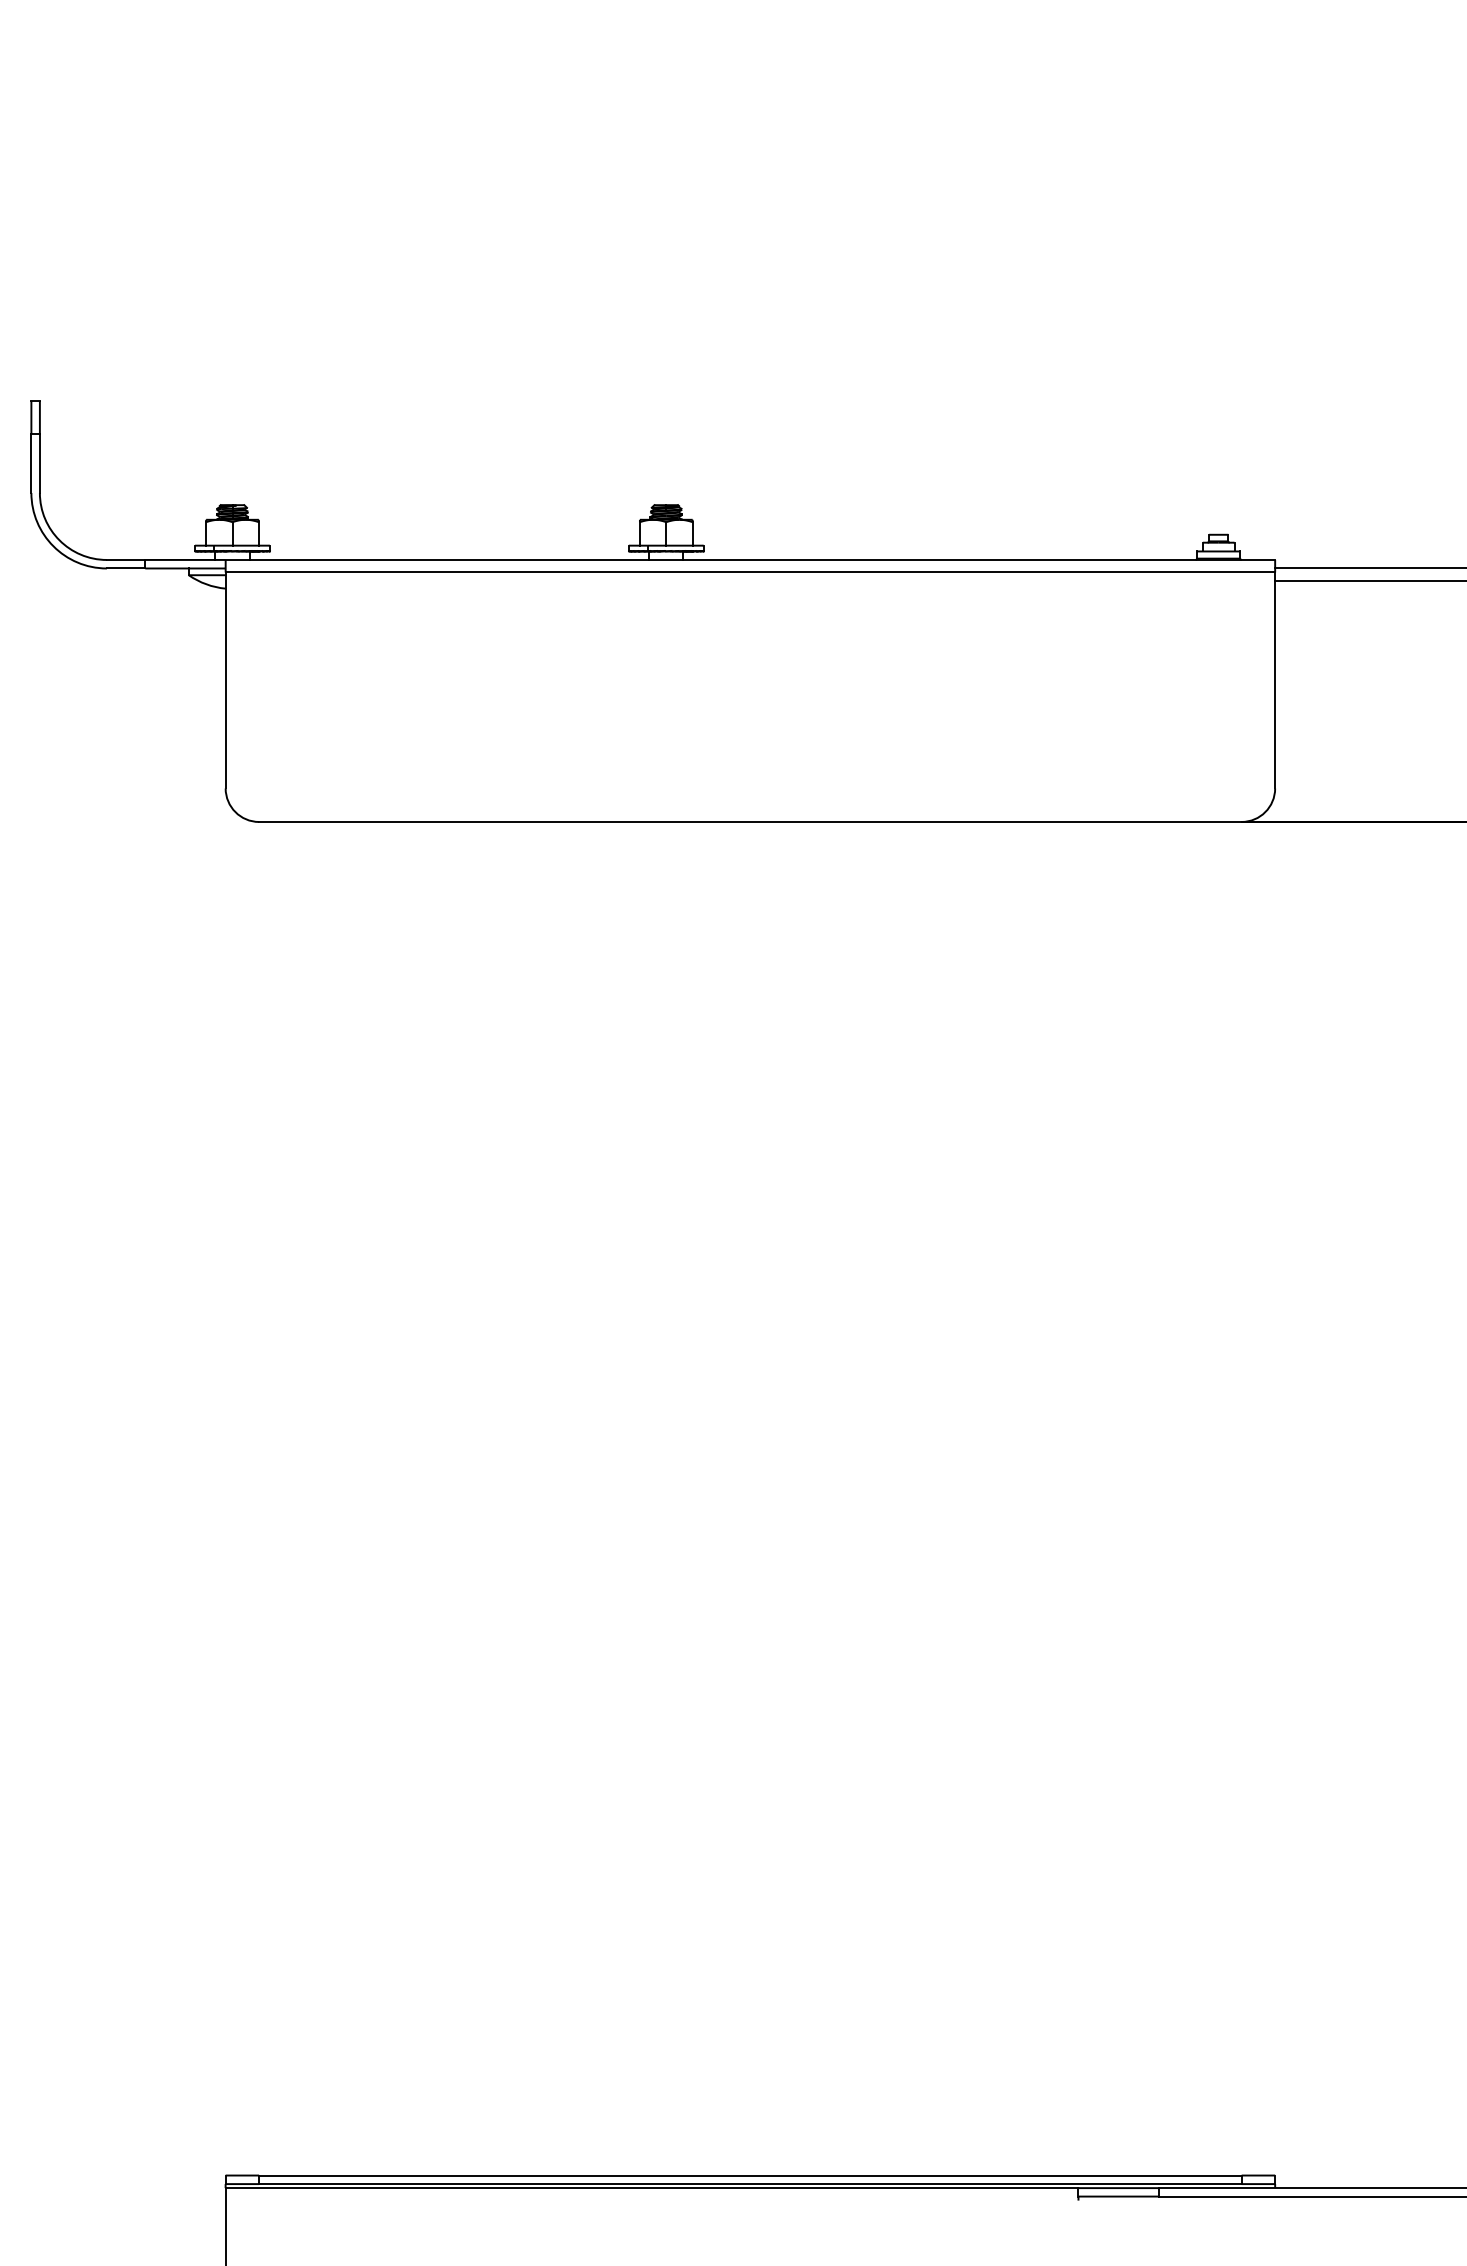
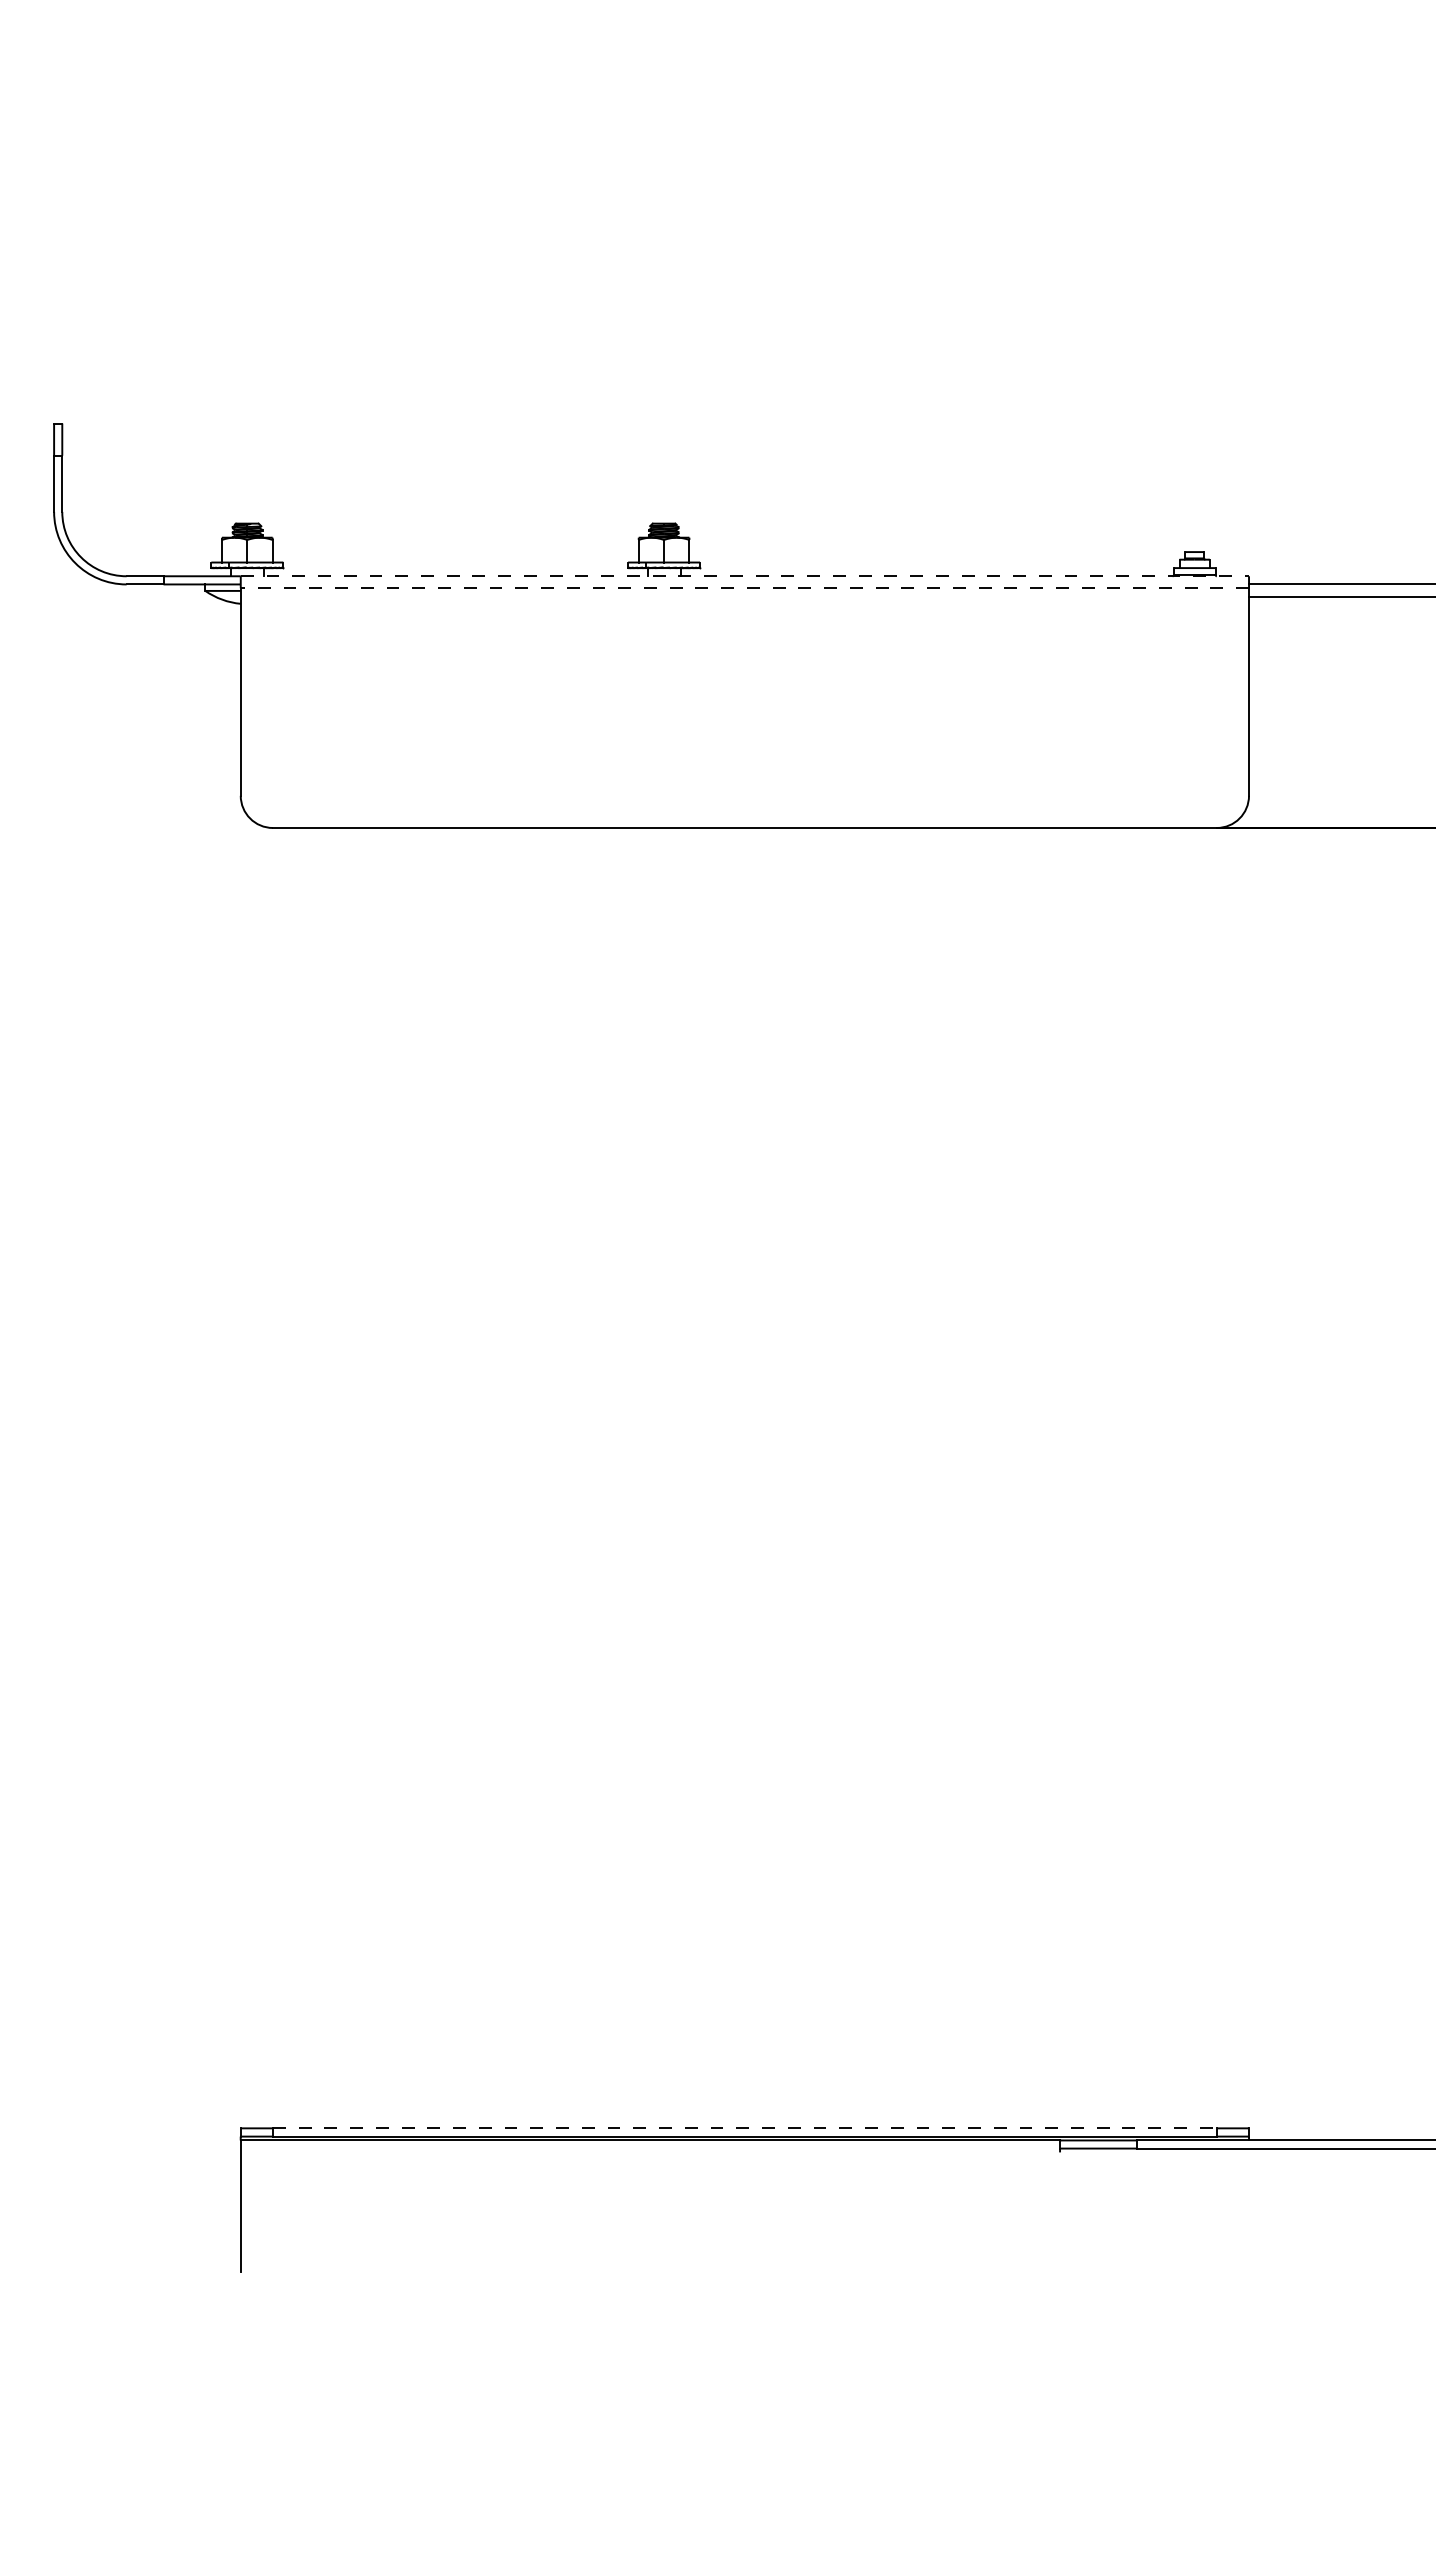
line: (751, 560) -> (745, 576), solid -> dashed
line: (750, 572) -> (744, 588), solid -> dashed
line: (750, 2175) -> (744, 2128), solid -> dashed

